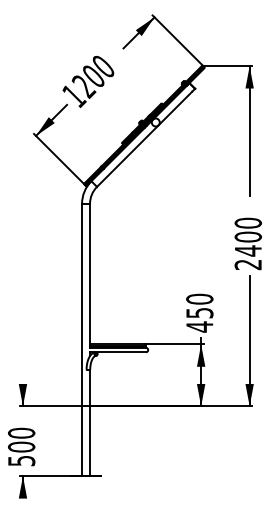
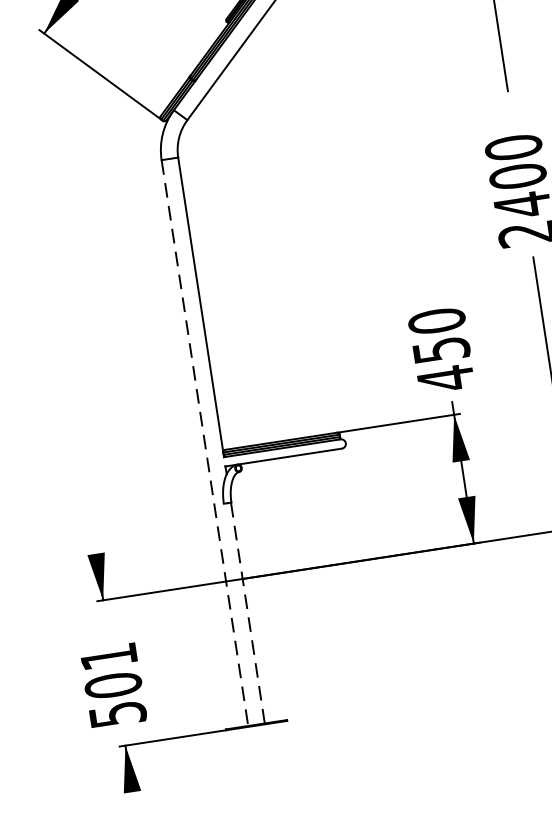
line: (82, 339) -> (205, 442), solid -> dashed
line: (90, 422) -> (248, 612), solid -> dashed
text: (21, 432) -> (108, 655), 500 -> 501

